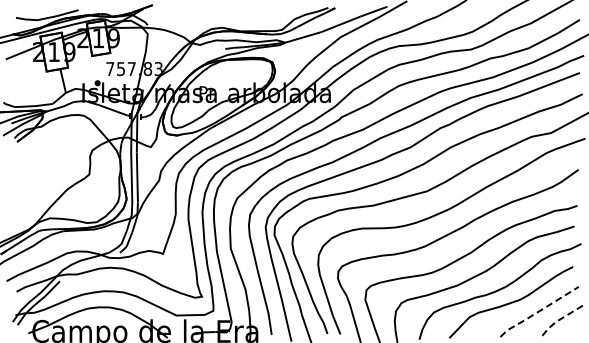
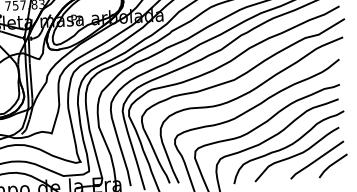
line: (538, 311) -> (316, 159), dashed -> solid
line: (559, 320) -> (331, 165), dashed -> solid

